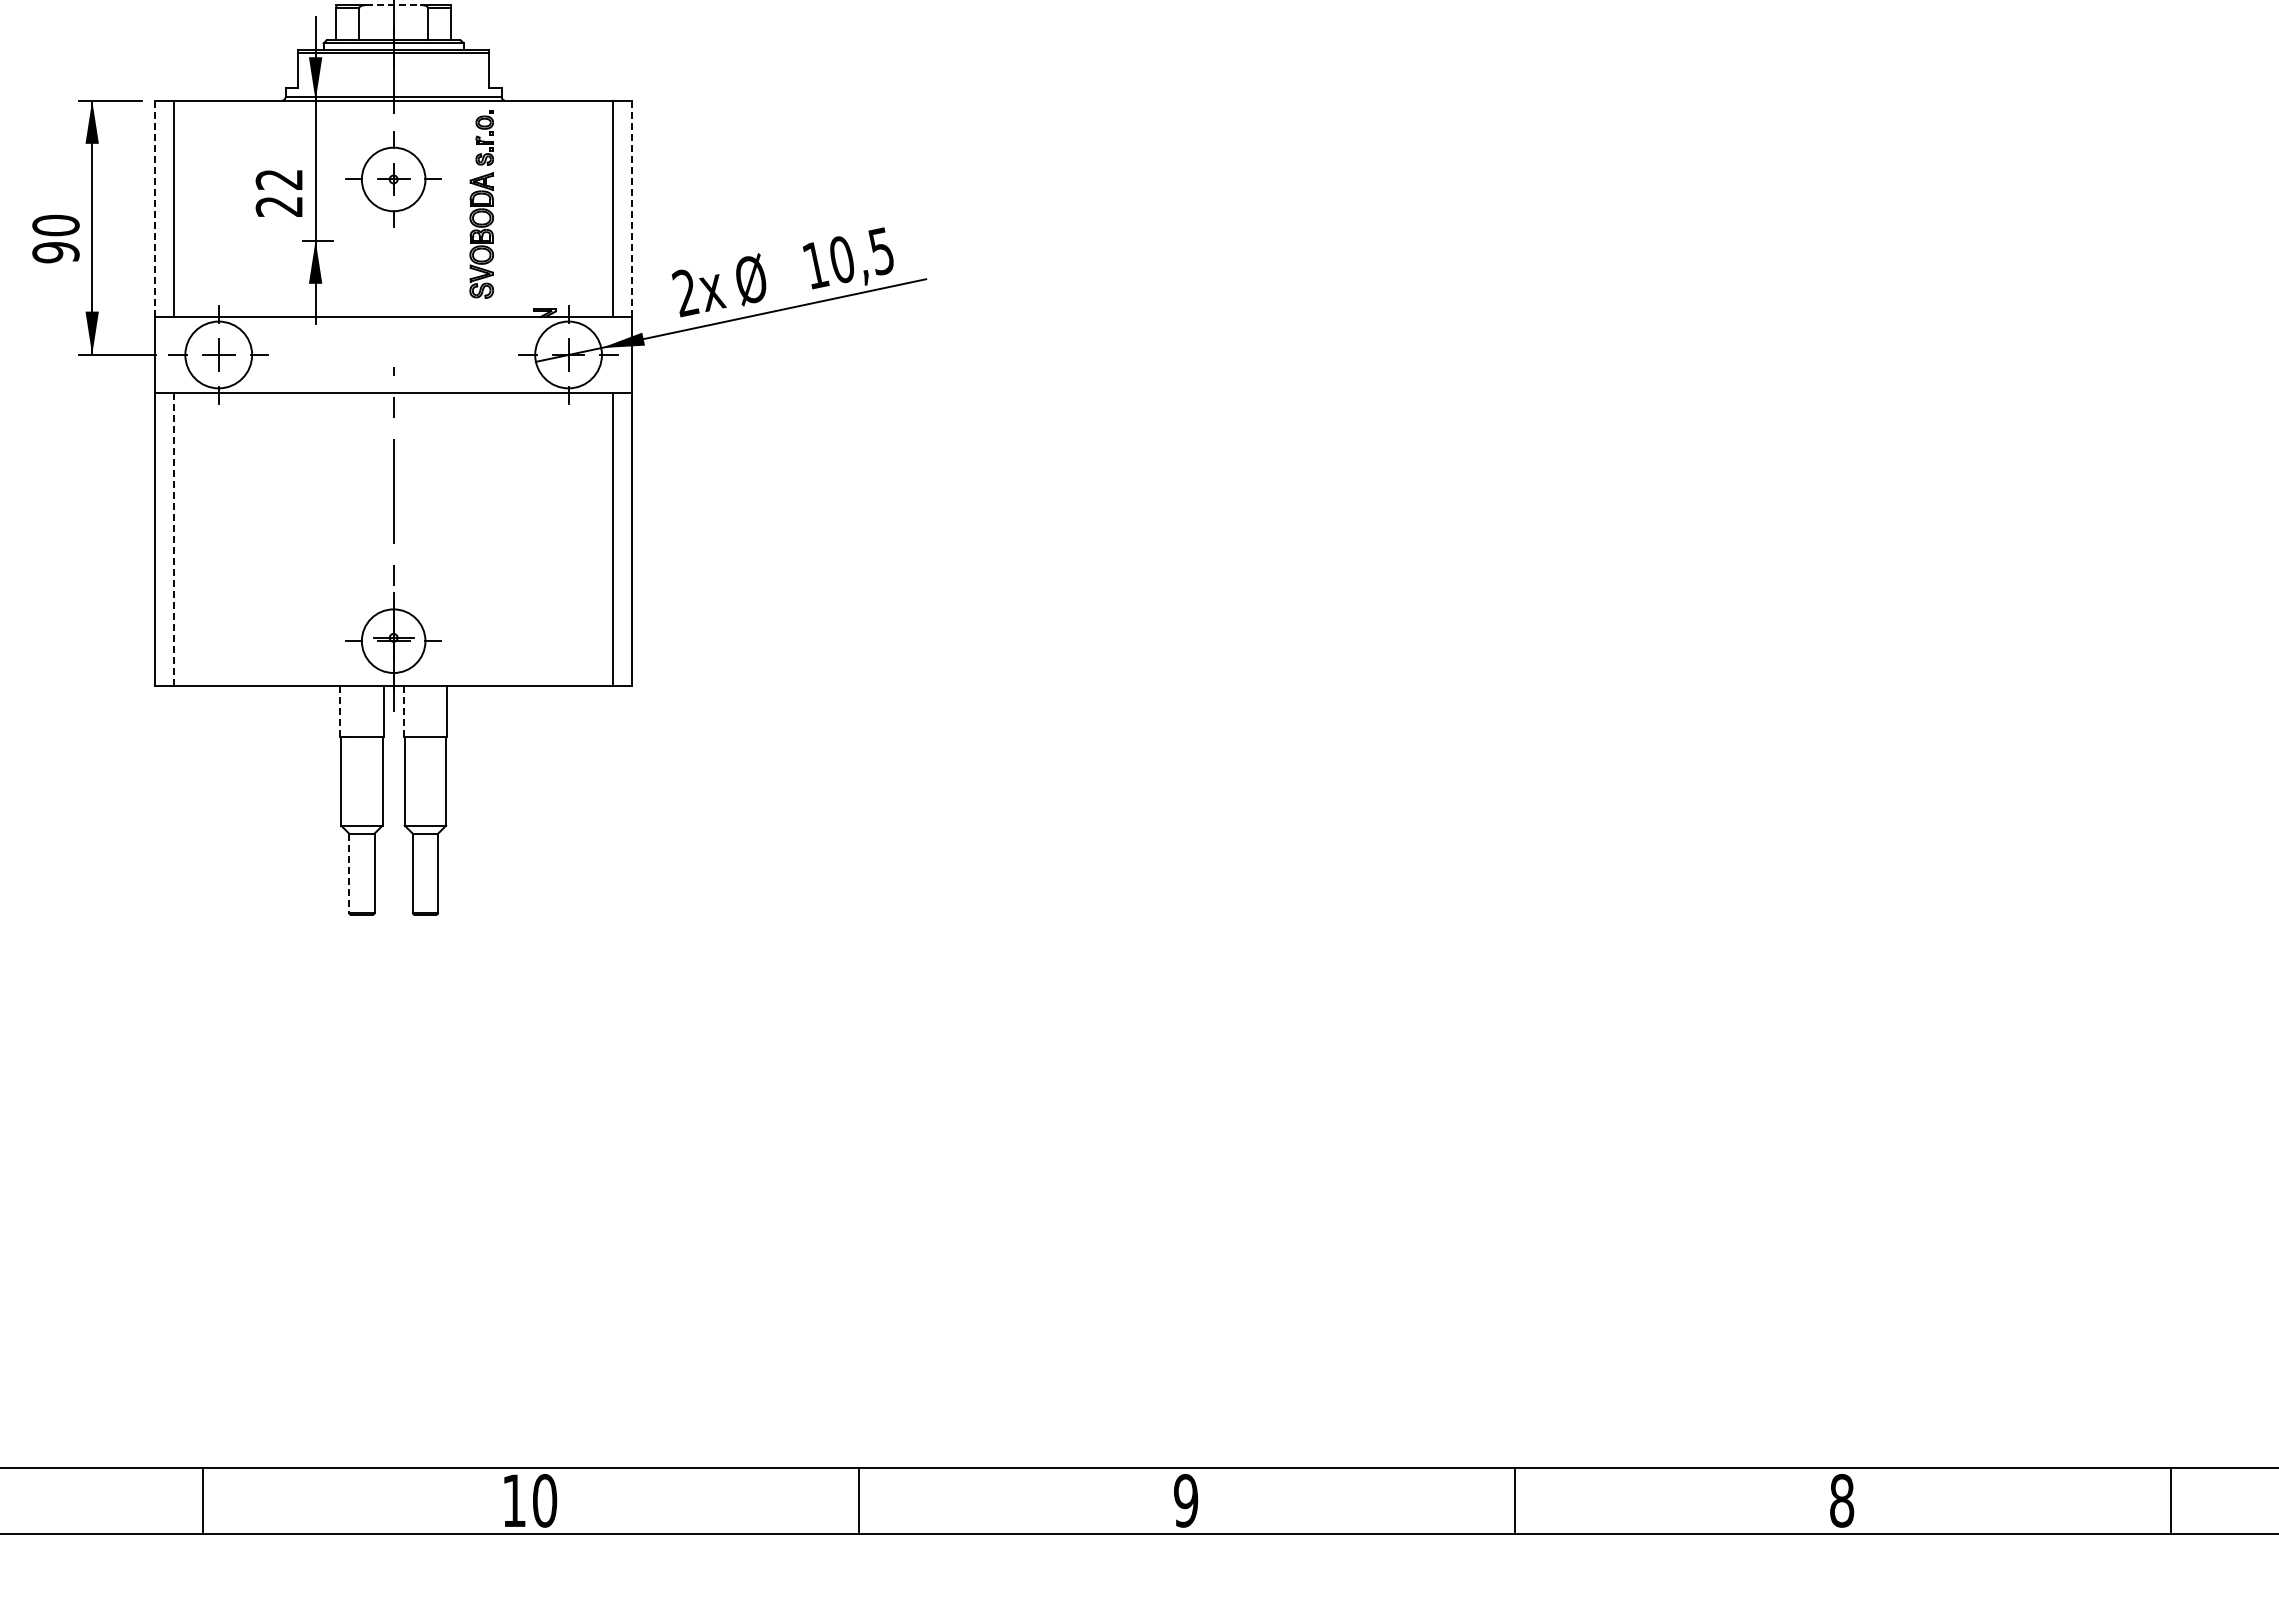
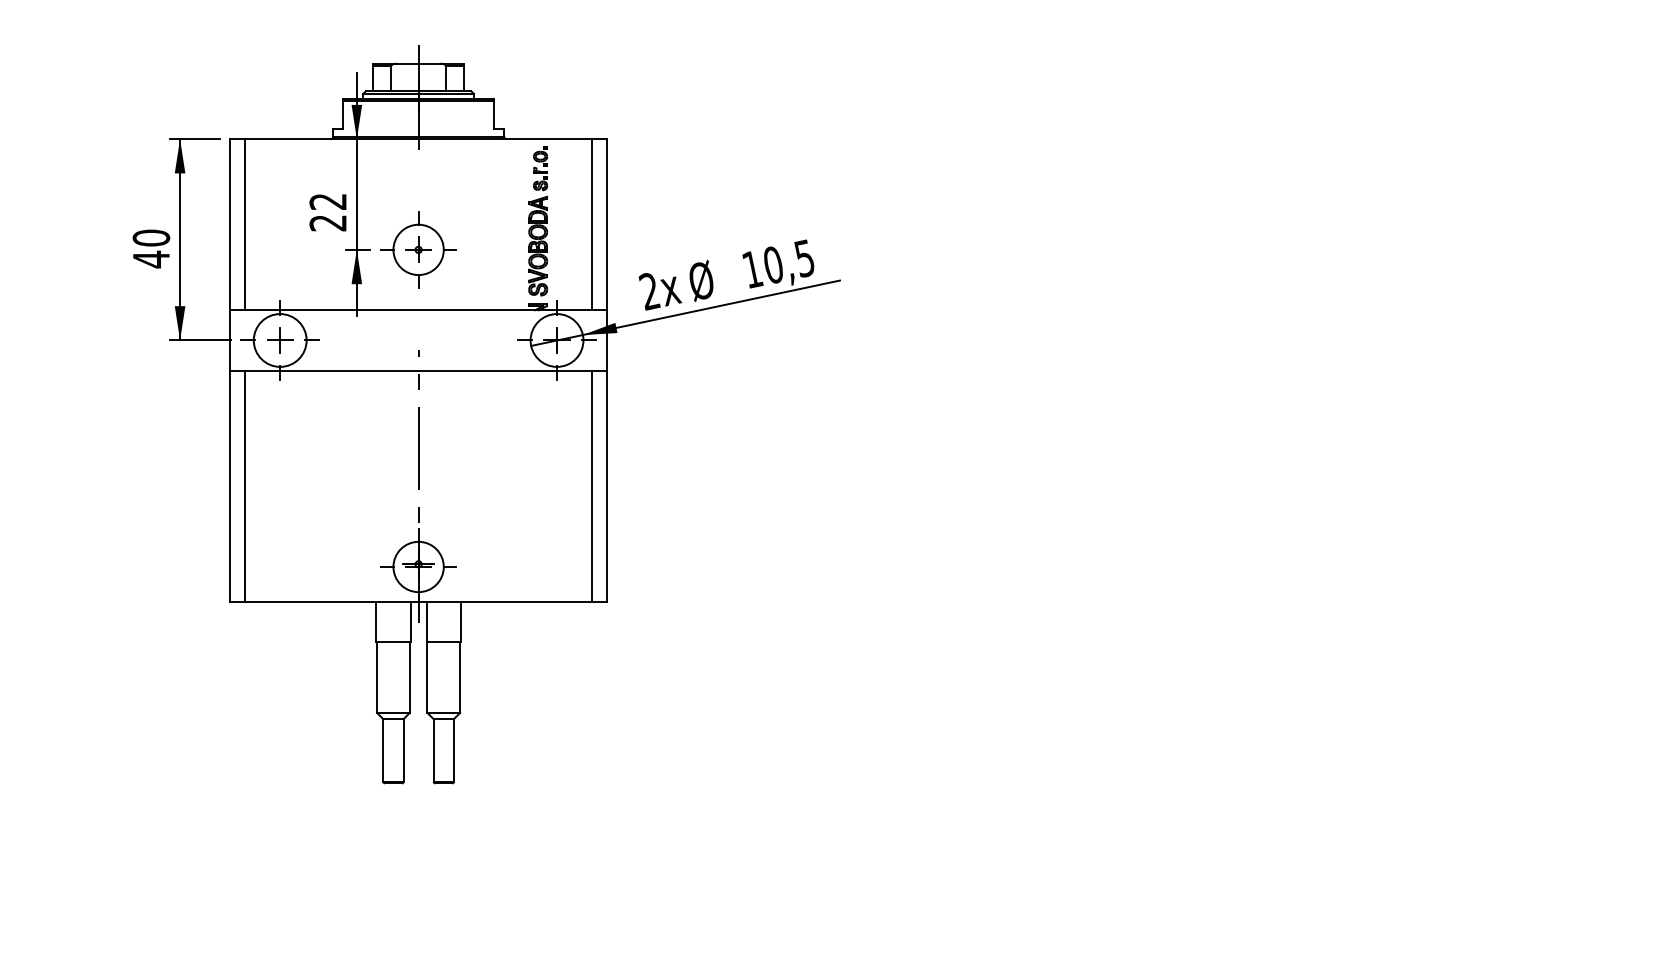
line: (393, 5) -> (418, 63), dashed -> solid
part: (393, 179) -> (418, 249), moved
part: (481, 204) -> (537, 221), moved
line: (155, 208) -> (230, 224), dashed -> solid
line: (632, 208) -> (607, 224), dashed -> solid
text: (55, 252) -> (151, 259), 90 -> 40
line: (174, 538) -> (245, 485), dashed -> solid
line: (340, 710) -> (376, 621), dashed -> solid
line: (403, 710) -> (426, 621), dashed -> solid
line: (349, 873) -> (383, 750), dashed -> solid

